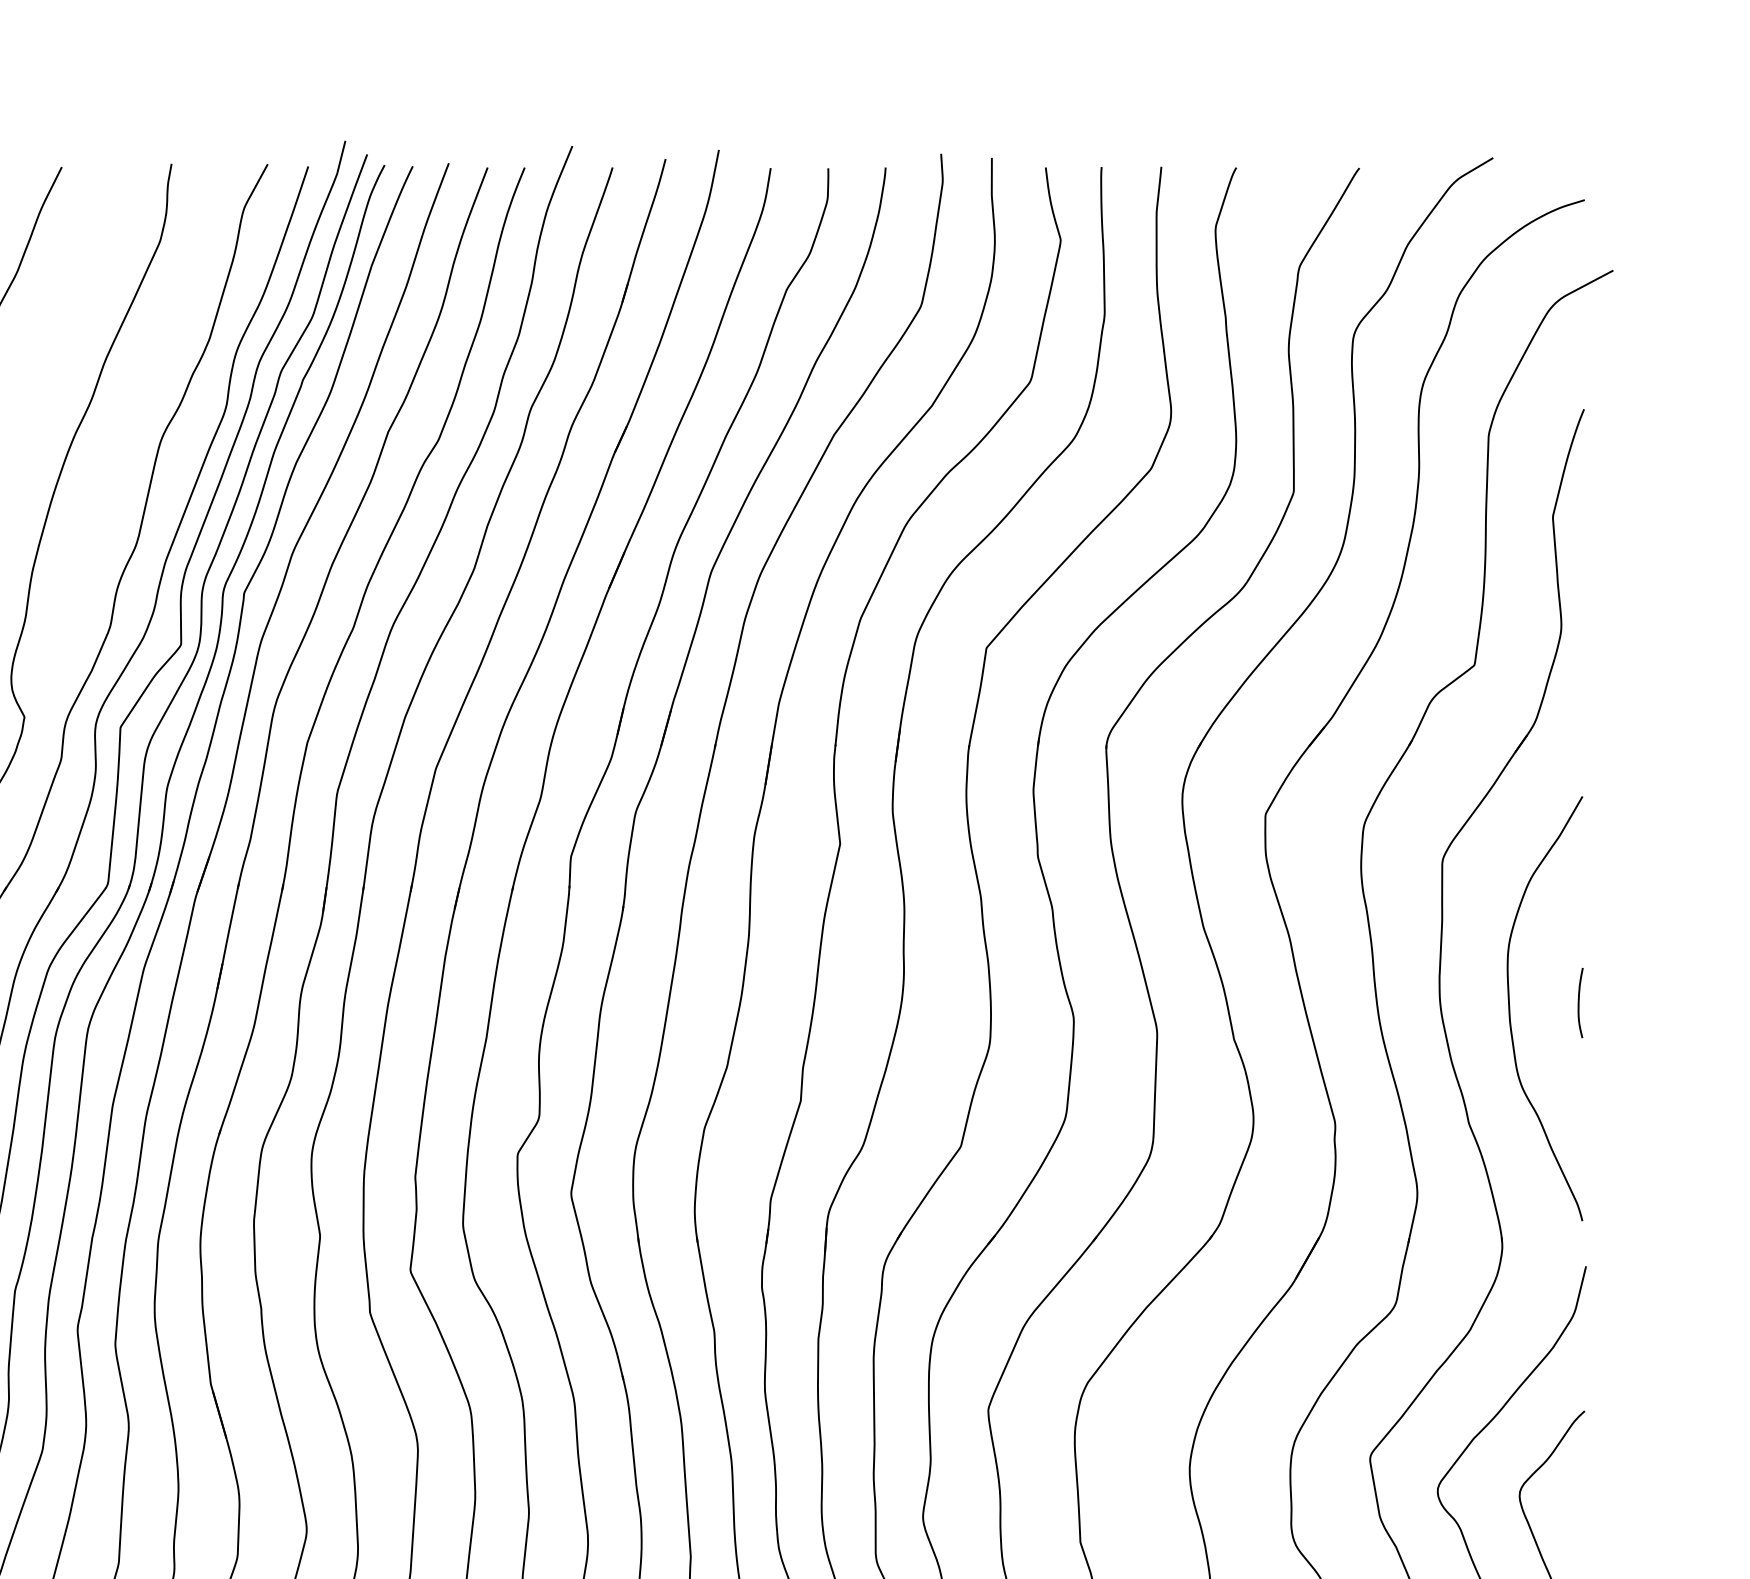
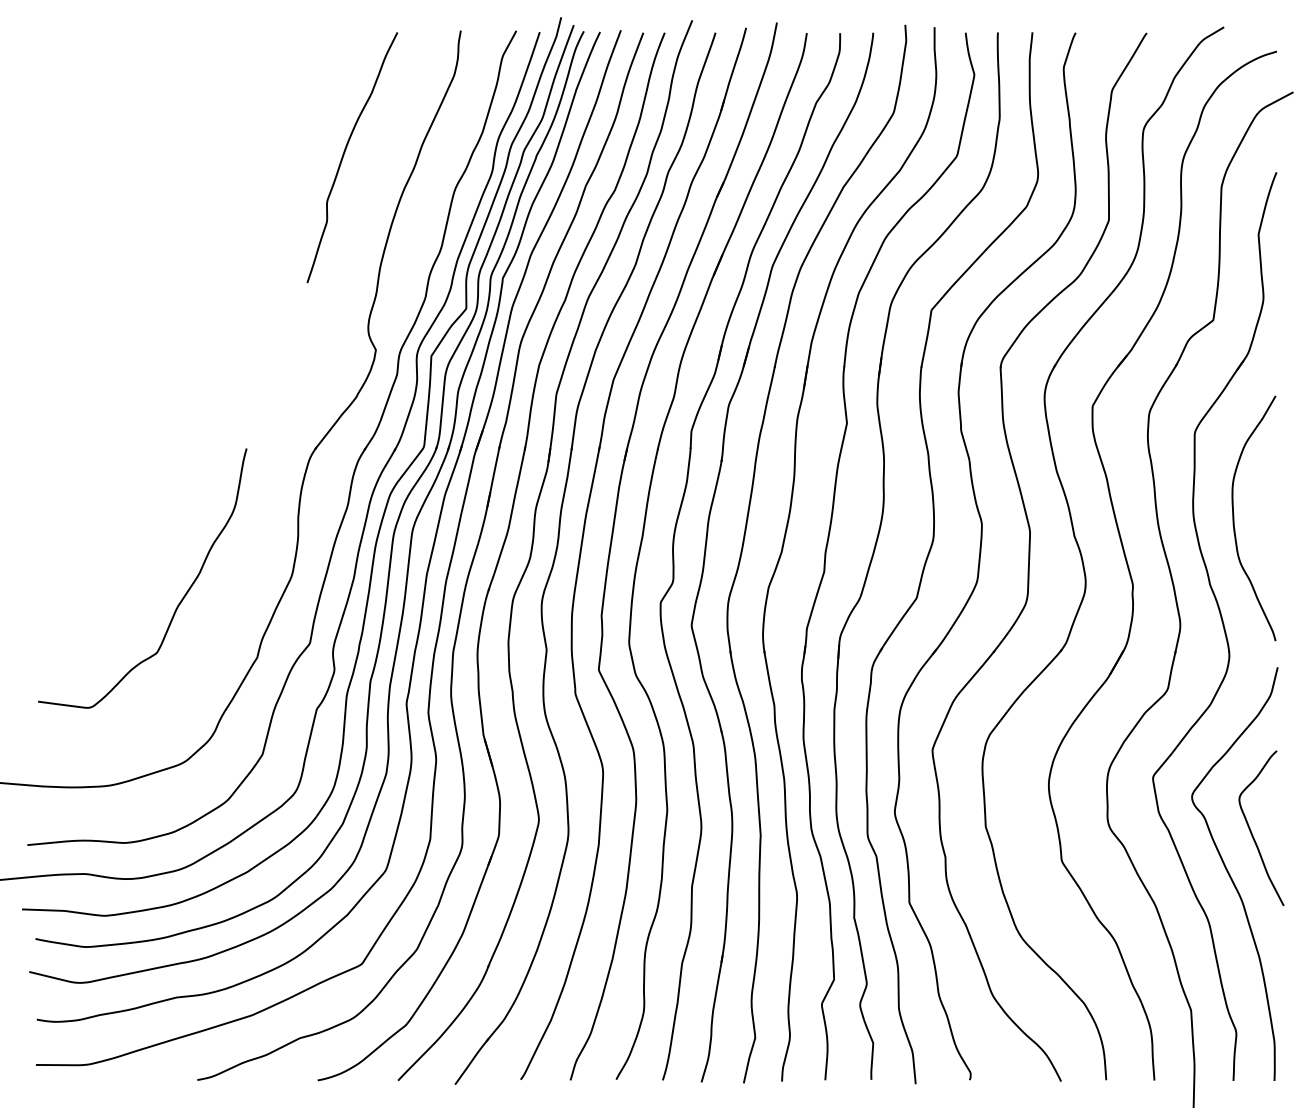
curve: (1580, 1003) -> (1274, 515), removed

